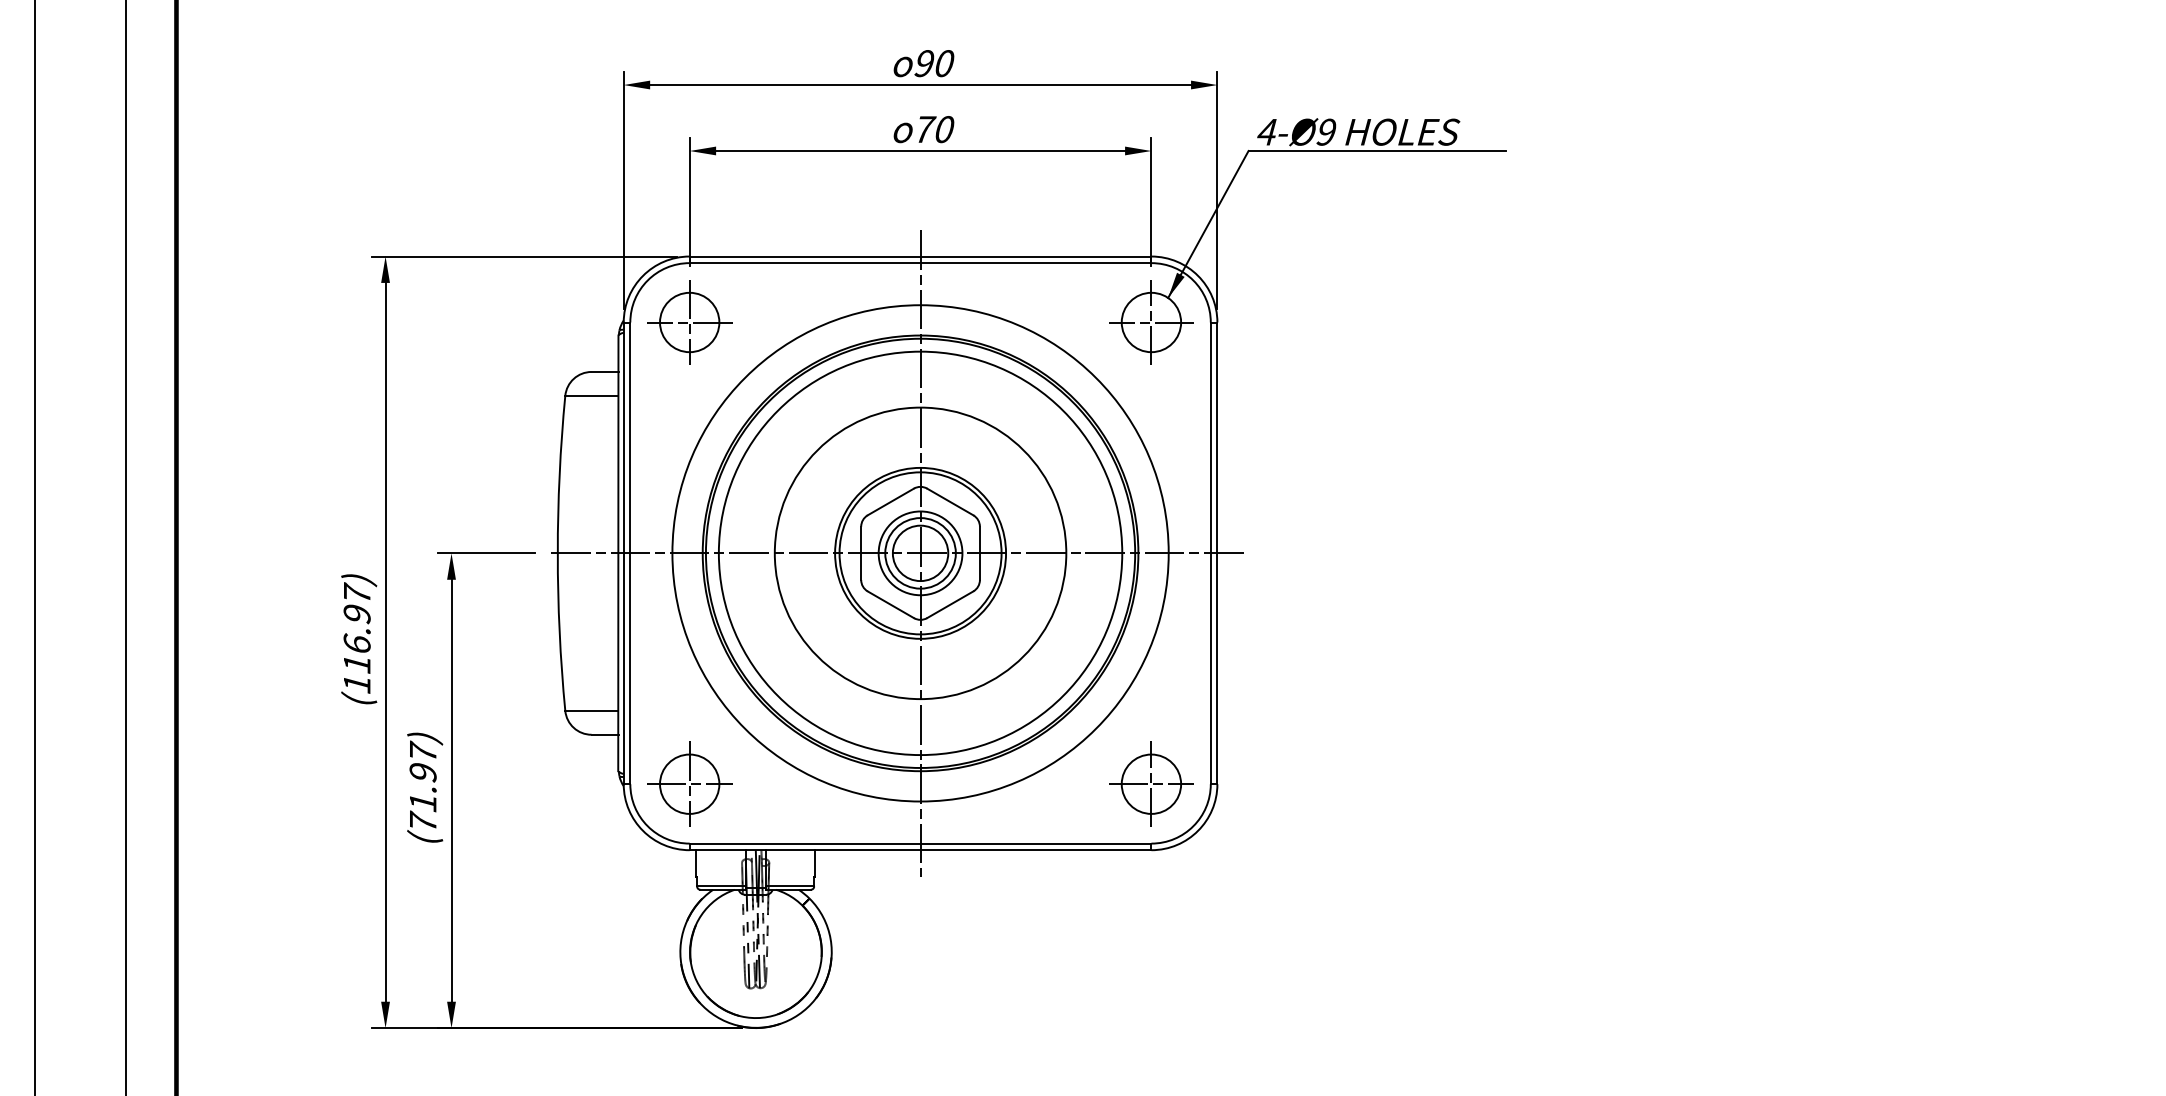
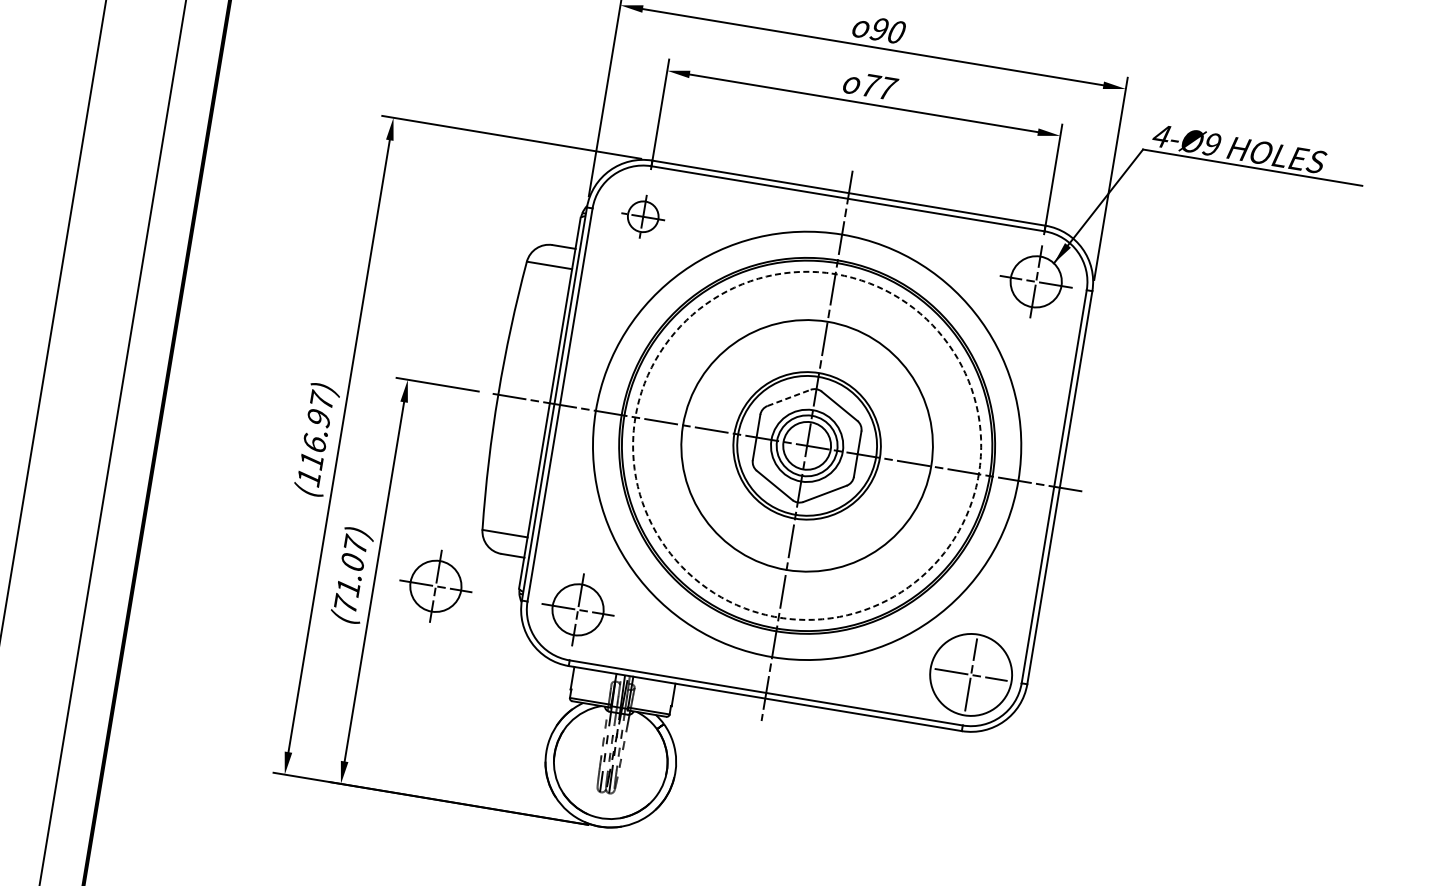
text: (945, 129) -> (888, 88), 70 -> 77
part: (689, 322) -> (642, 216), size x0.6
line: (890, 501) -> (788, 397), solid -> dashed
circle: (920, 553) -> (807, 445), solid -> dashed
text: (422, 772) -> (352, 562), (71.97) -> (71.07)
part: (522, 783) -> (435, 585), added
circle: (1151, 783) -> (971, 674), size x1.6

